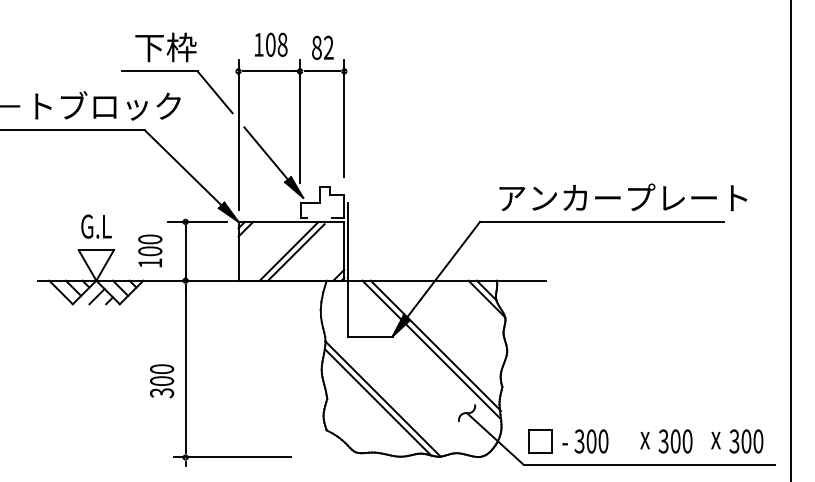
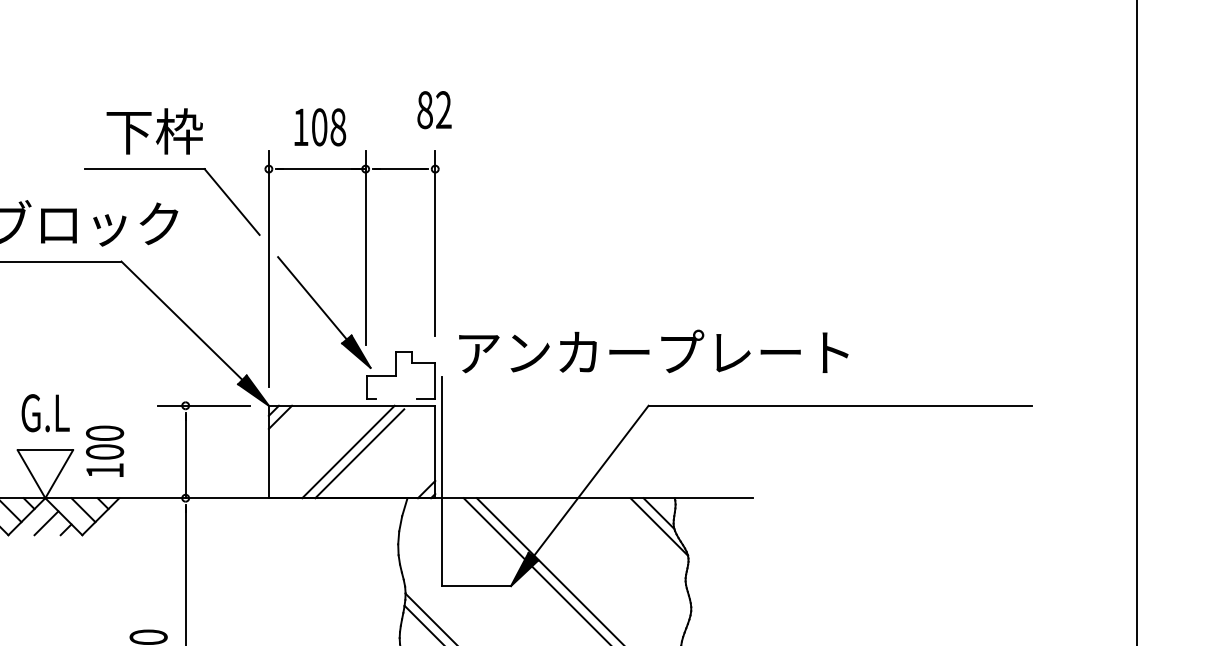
text: (322, 47) -> (433, 109), moved
text: (623, 197) -> (654, 351), moved
text: (150, 250) -> (105, 450), moved

